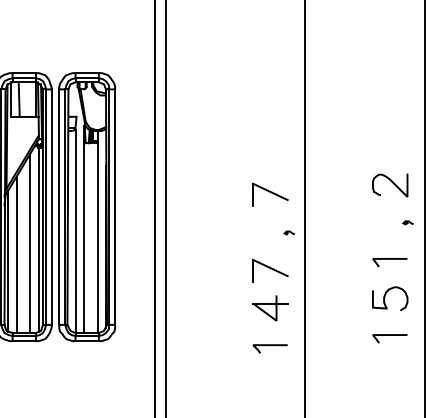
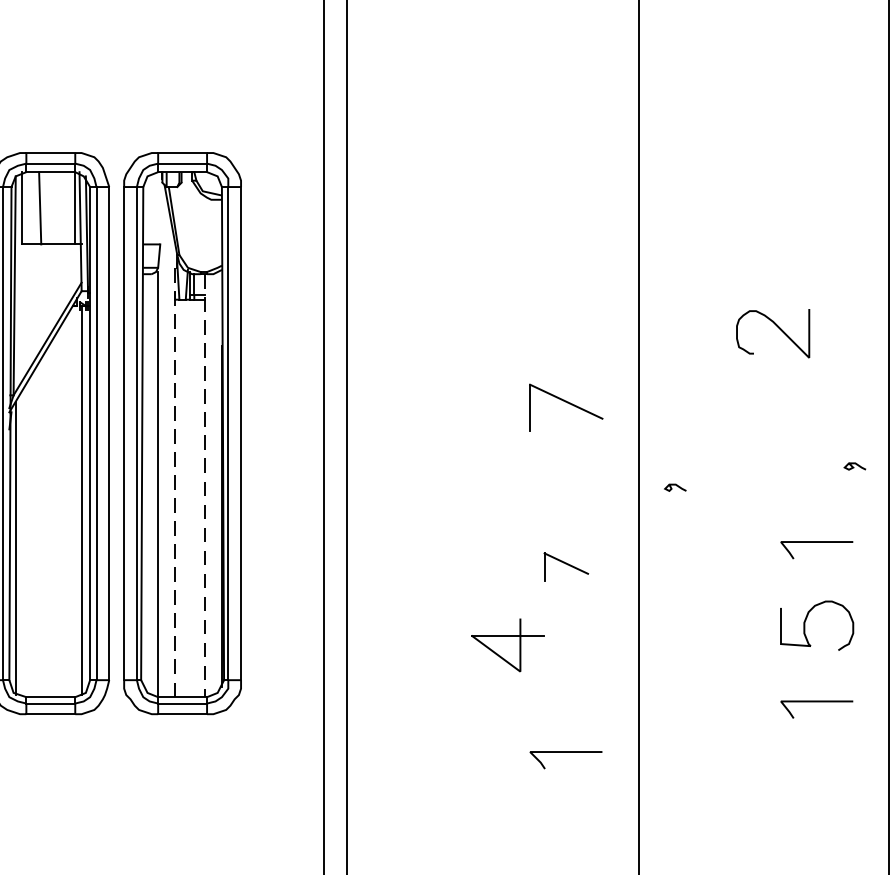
curve: (392, 183) -> (777, 329), moved
line: (83, 229) -> (174, 480), solid -> dashed
line: (97, 232) -> (204, 486), solid -> dashed
curve: (288, 232) -> (673, 486), moved
line: (29, 243) -> (61, 509), removed
line: (16, 255) -> (34, 534), removed
part: (270, 270) -> (566, 566), size x0.6
part: (270, 308) -> (507, 645), moved
curve: (269, 346) -> (564, 754), moved

